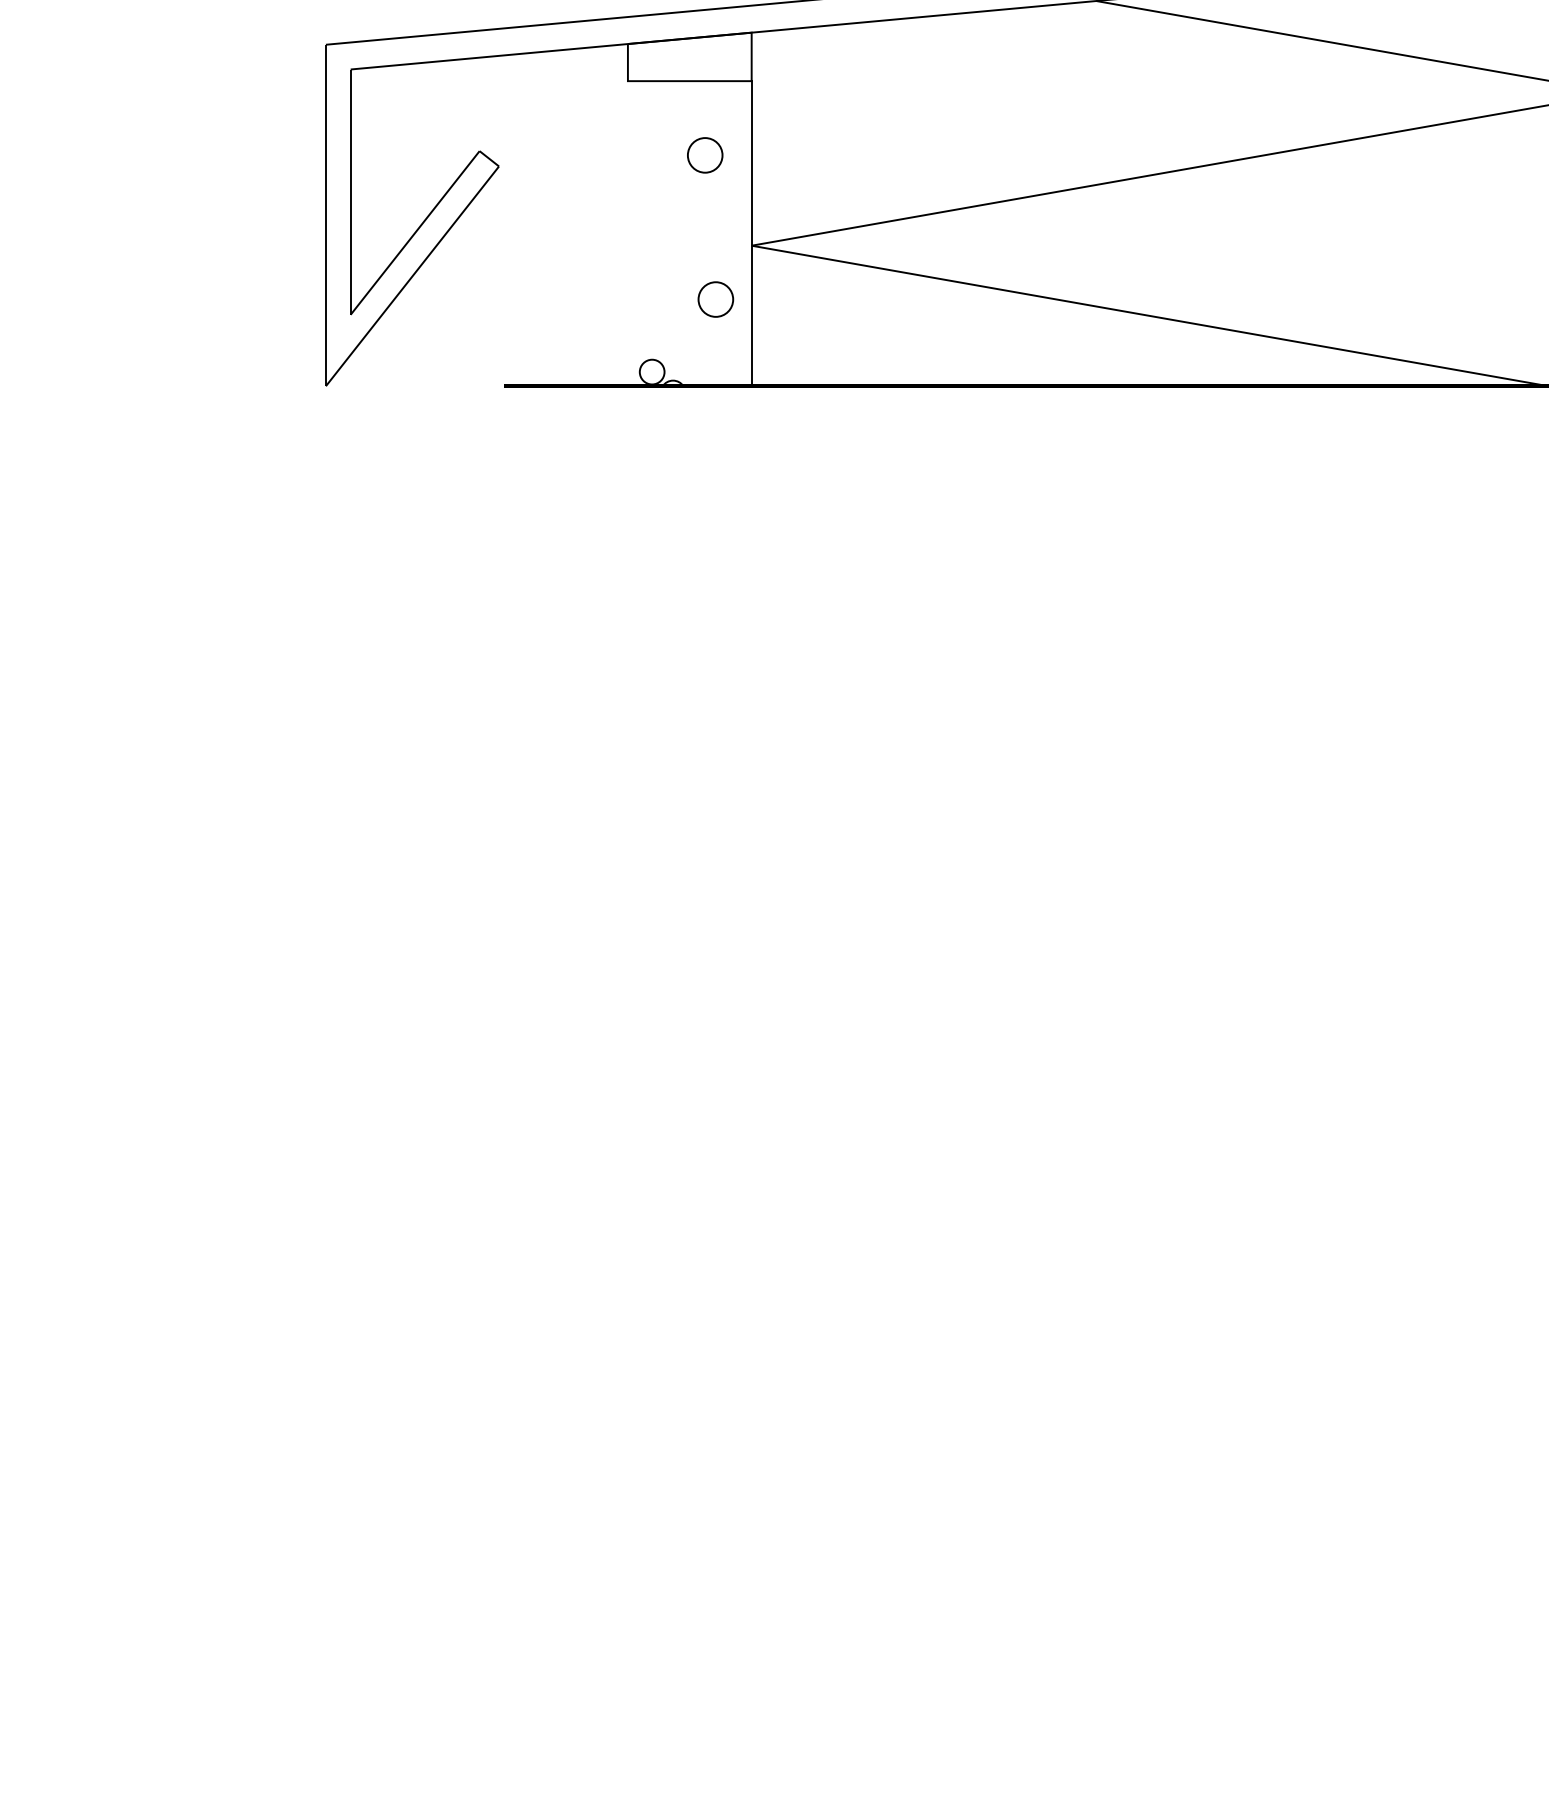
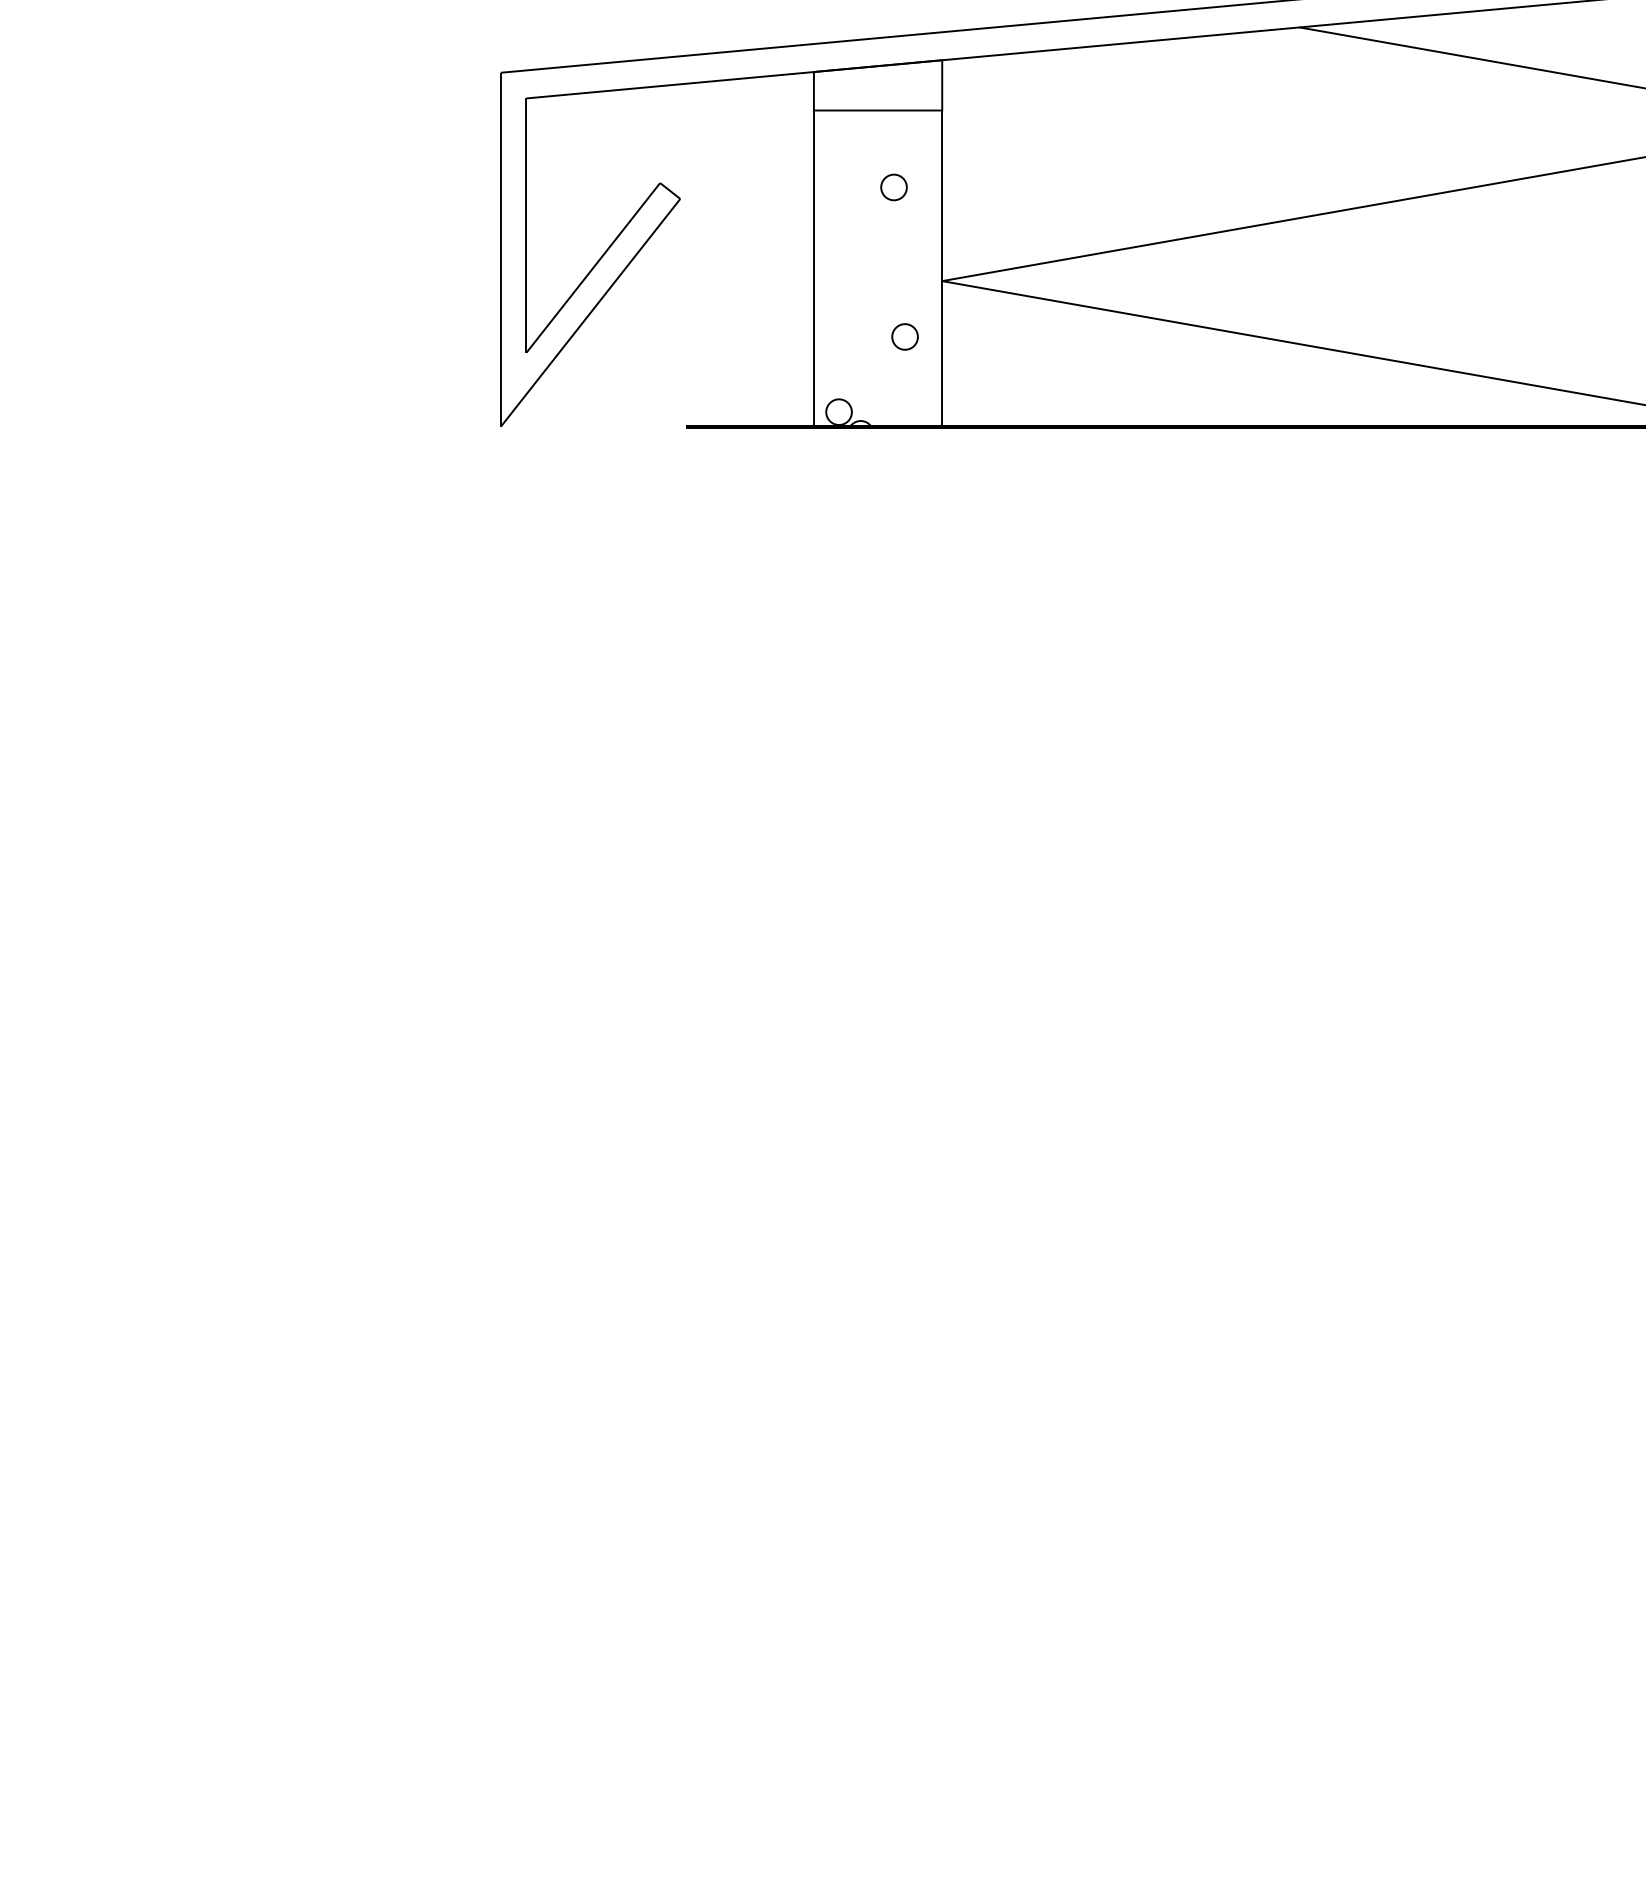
circle: (704, 155) -> (893, 187), size x0.71
line: (627, 233) -> (813, 268), added
circle: (715, 299) -> (904, 336), size x0.71

